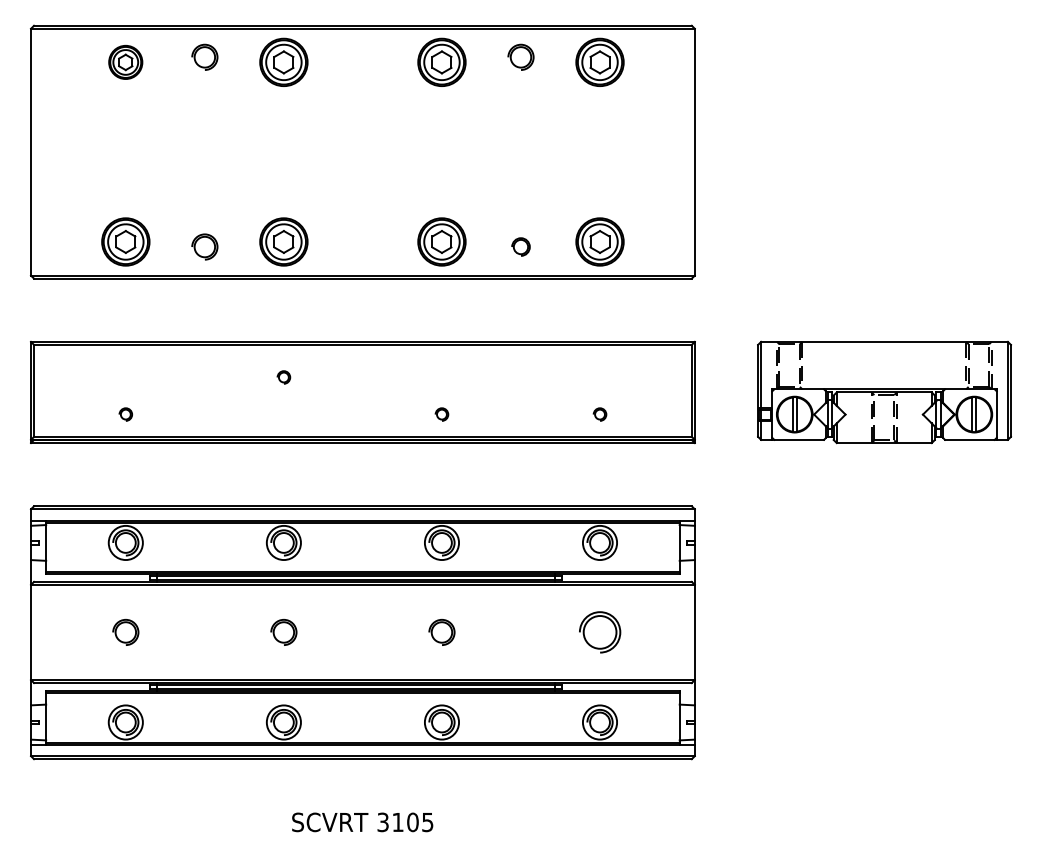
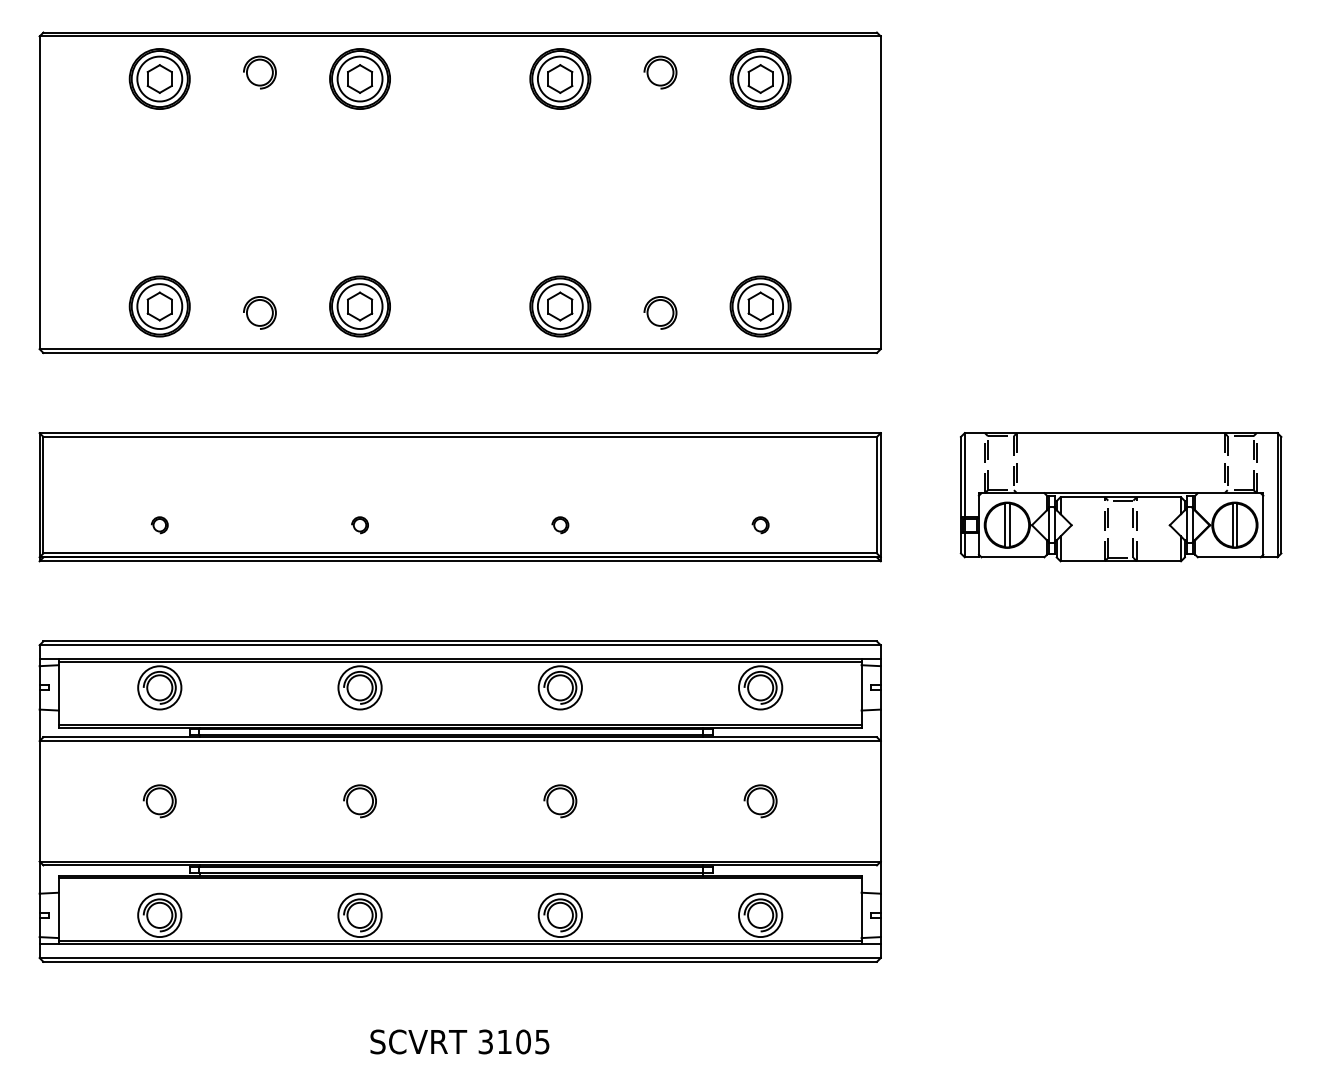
part: (125, 62) -> (159, 78), size x1.43
part: (521, 246) -> (660, 312), size x1.43
part: (283, 377) -> (359, 525), moved
part: (599, 632) -> (760, 801), size x0.62

